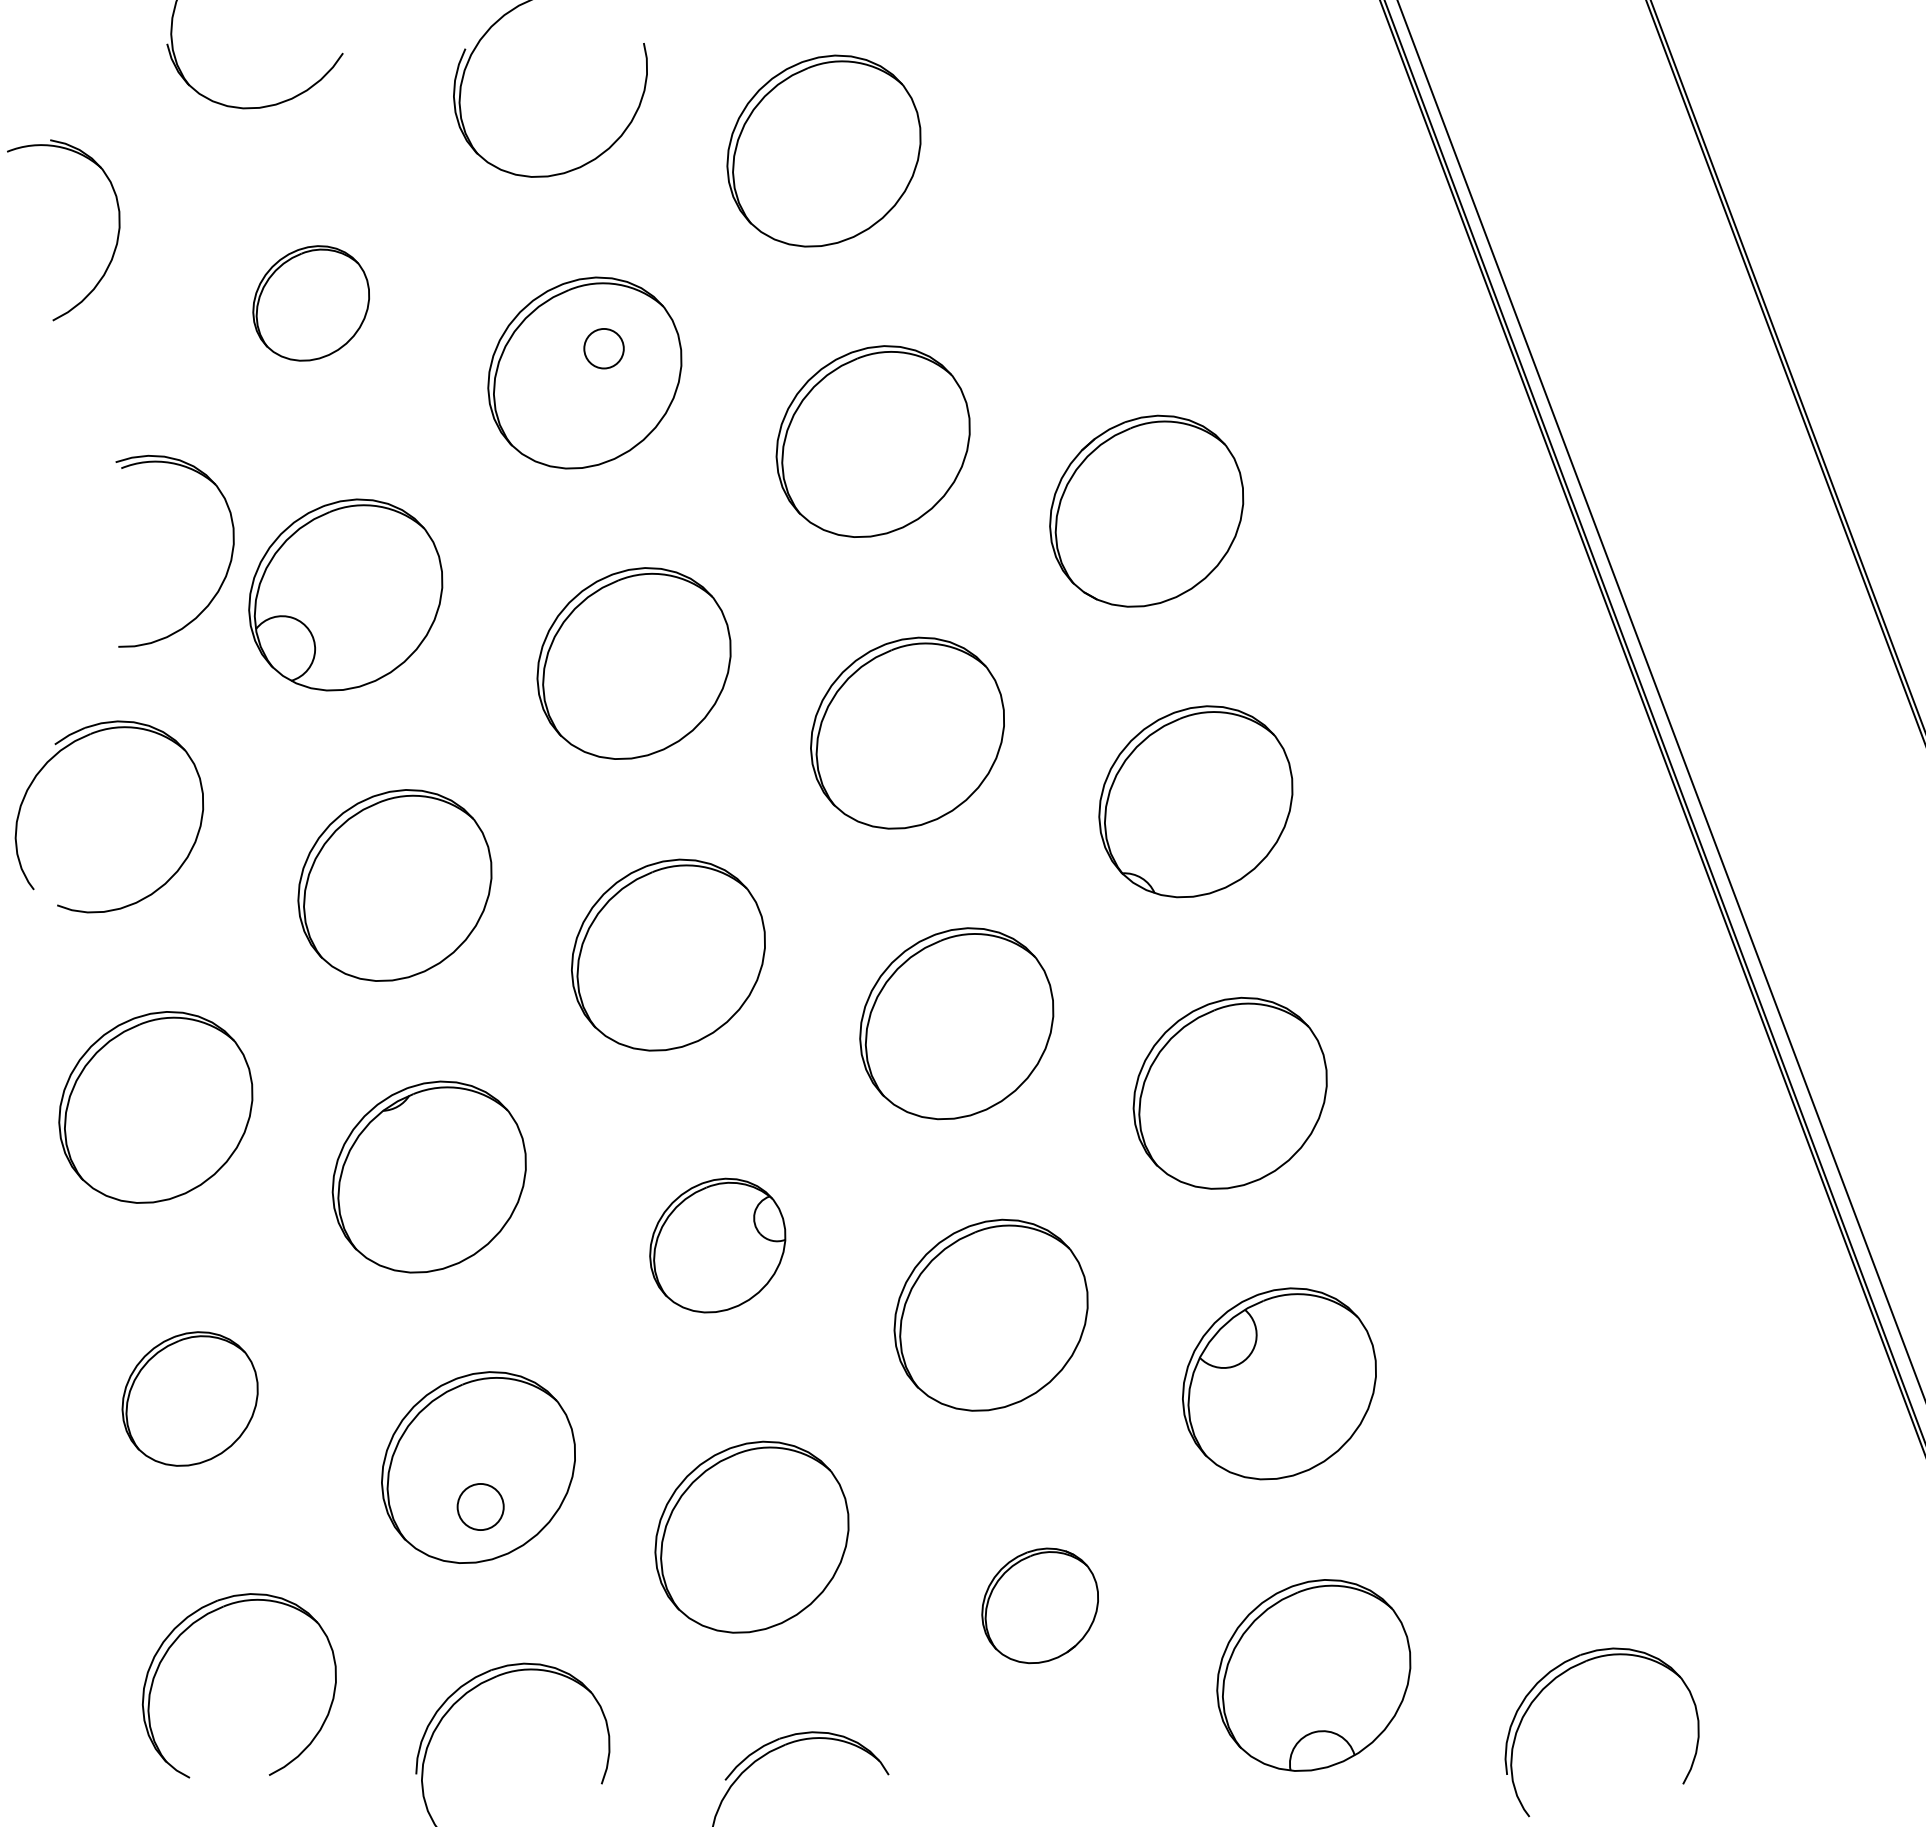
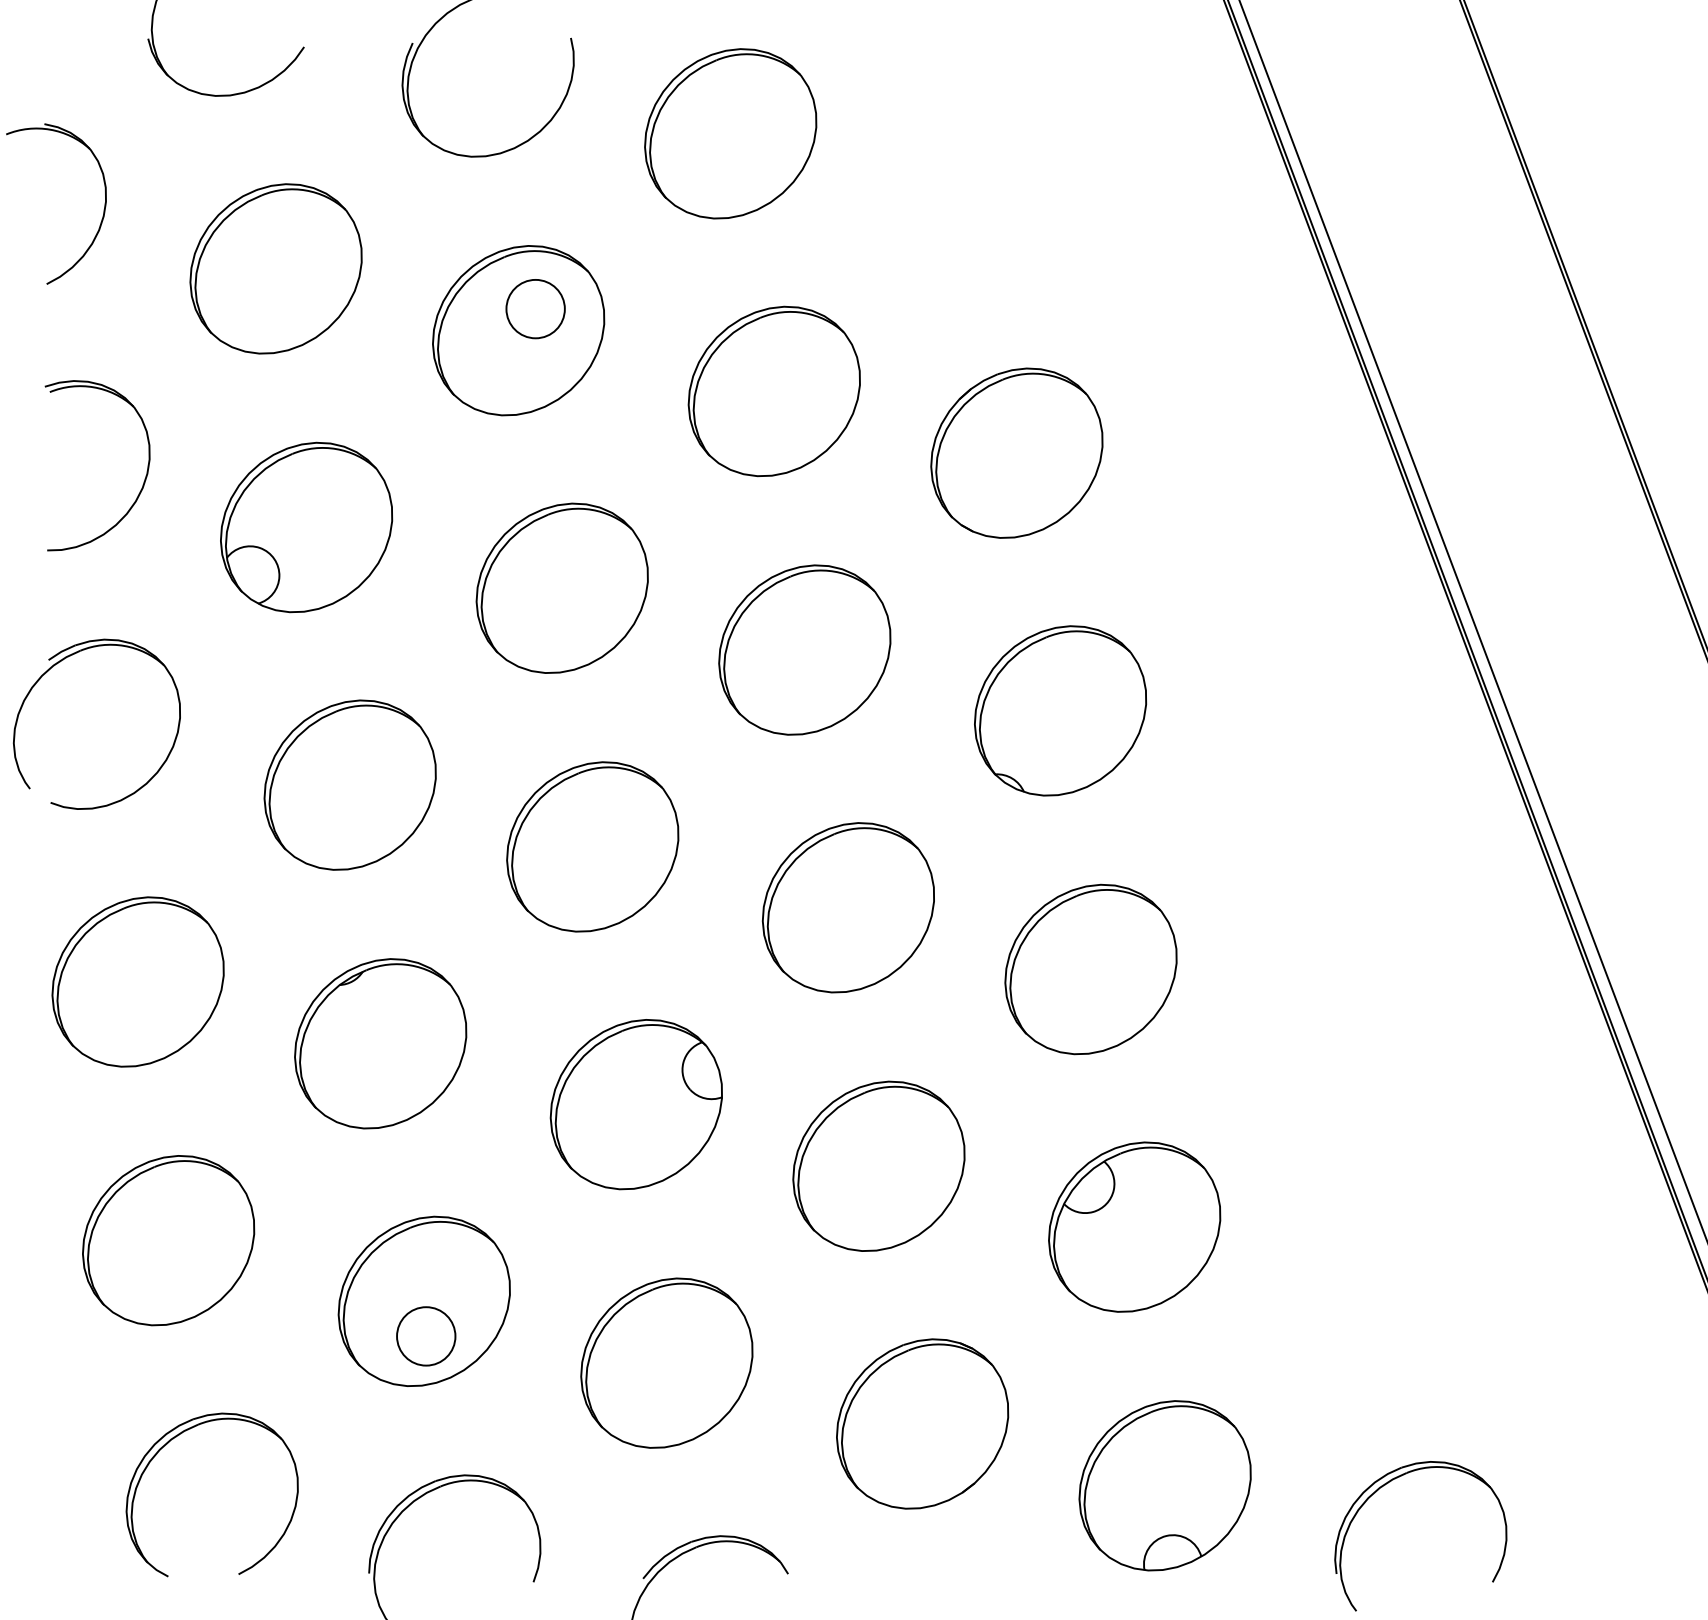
part: (310, 303) -> (275, 268), size x1.67
circle: (604, 348) -> (536, 308), size x1.67
part: (227, 568) -> (144, 480), moved
part: (717, 1245) -> (636, 1104), size x1.43
part: (189, 1398) -> (167, 1240), size x1.43
circle: (480, 1506) -> (426, 1335), size x1.43
part: (1039, 1605) -> (921, 1423), size x1.67

